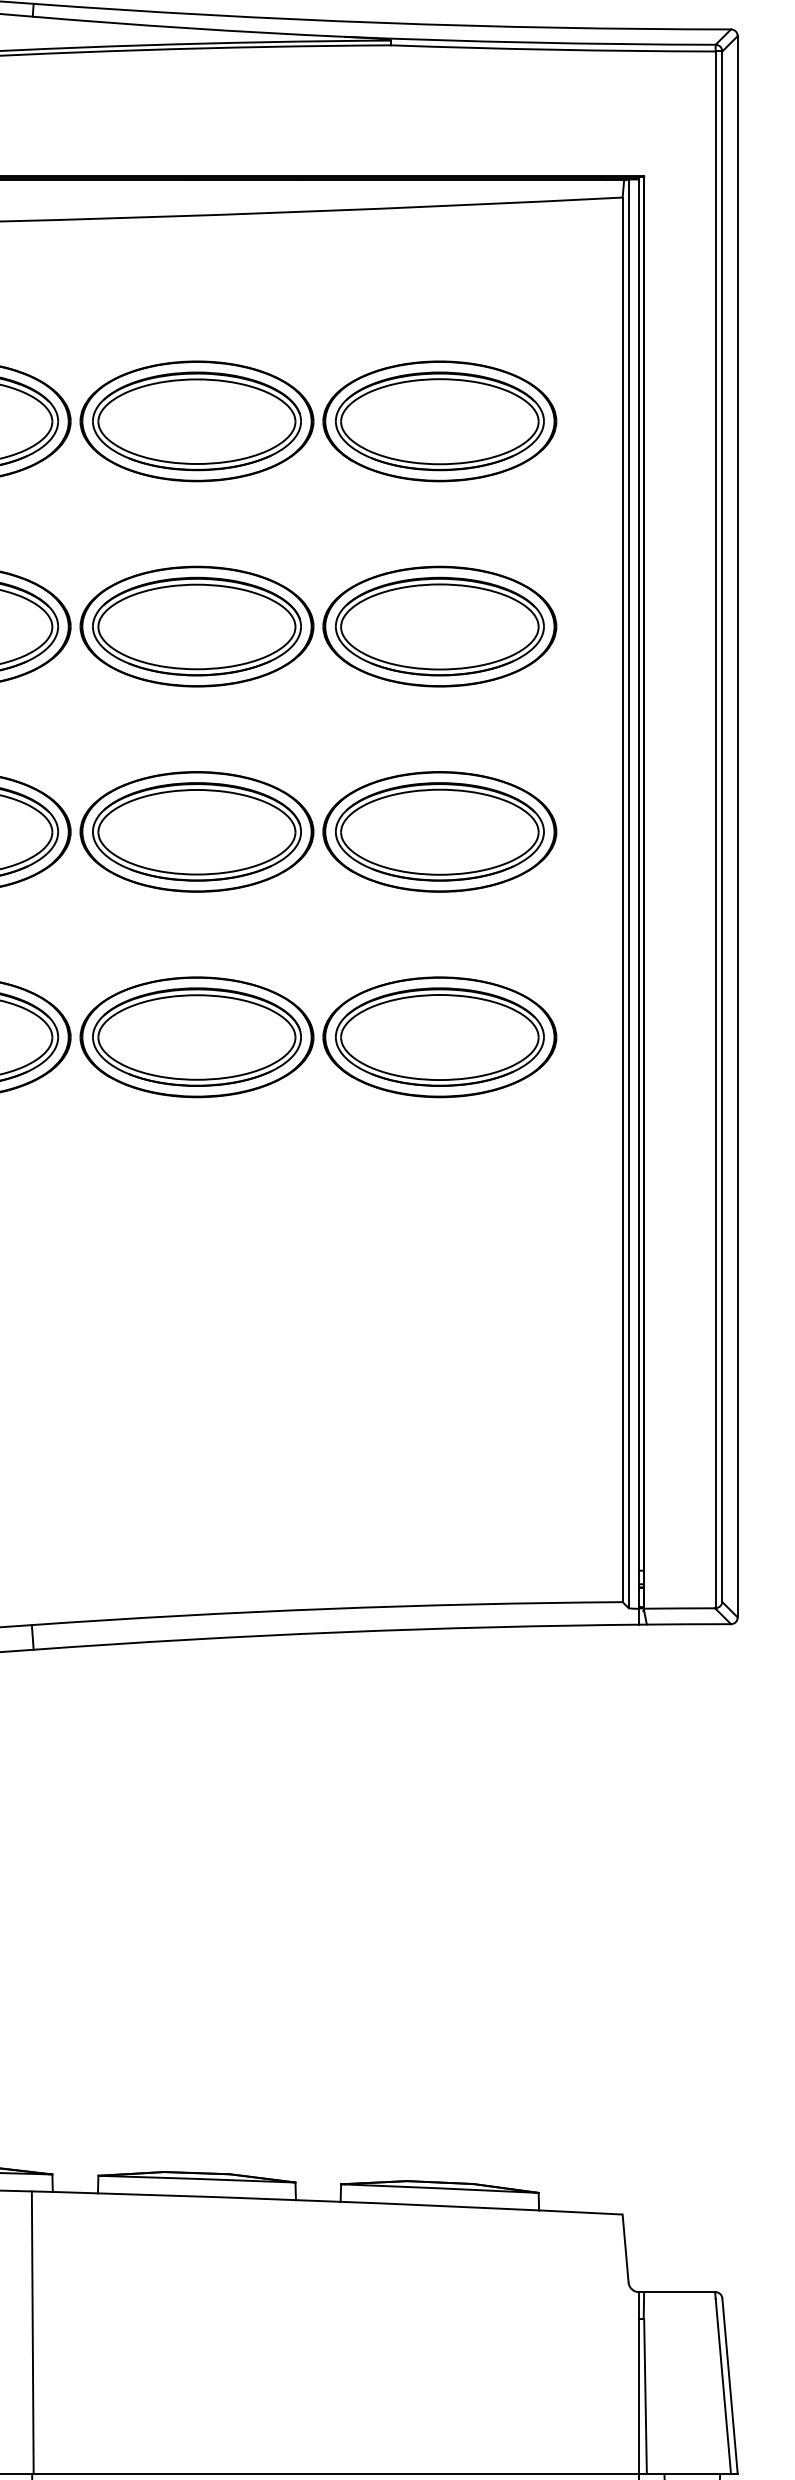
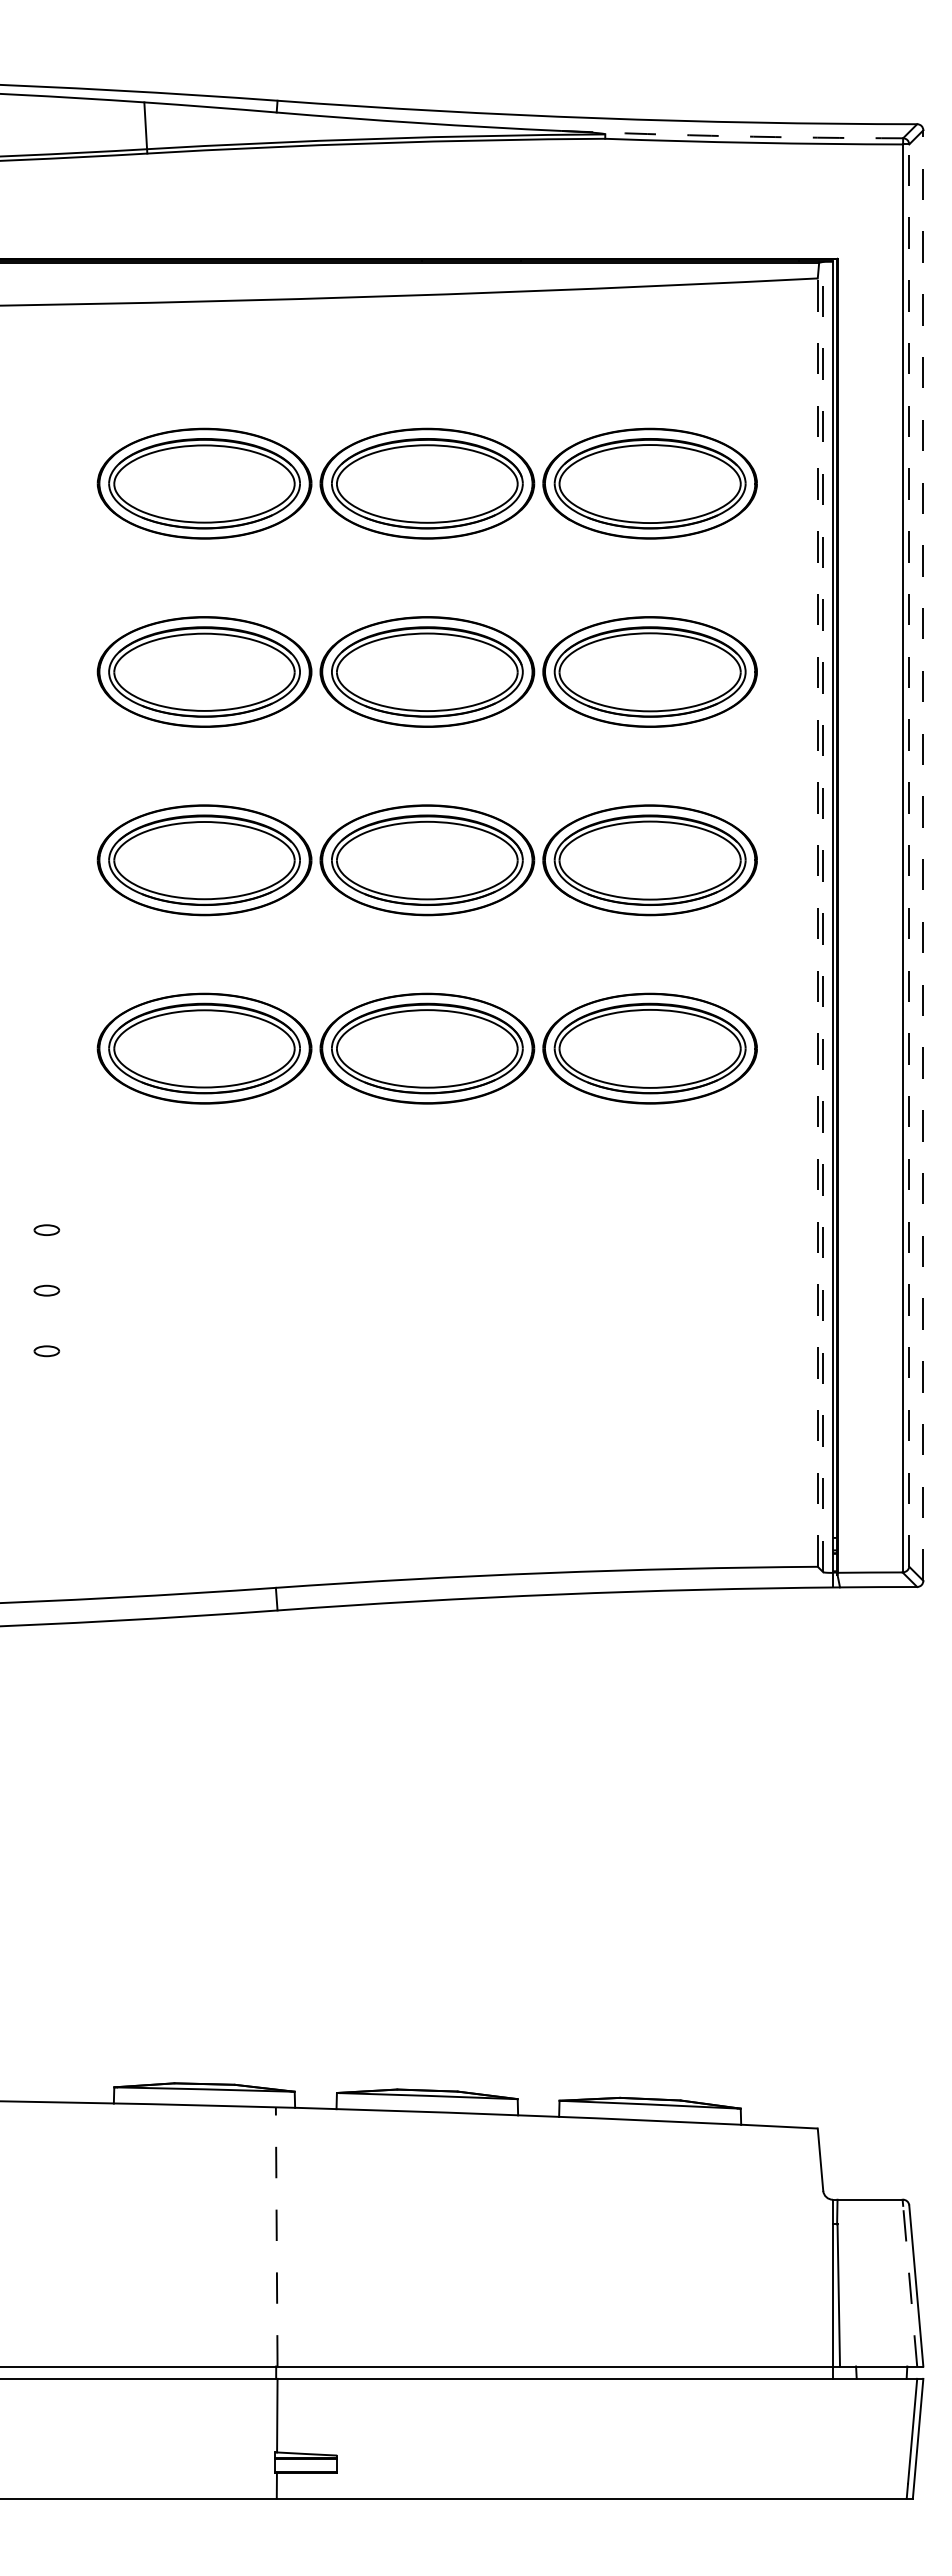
arc: (529, 42) -> (732, 136), solid -> dashed
line: (722, 826) -> (909, 855), solid -> dashed
line: (737, 826) -> (923, 855), solid -> dashed
line: (628, 893) -> (823, 916), solid -> dashed
line: (622, 899) -> (817, 922), solid -> dashed
line: (32, 2332) -> (276, 2236), solid -> dashed
line: (723, 2386) -> (910, 2286), solid -> dashed

